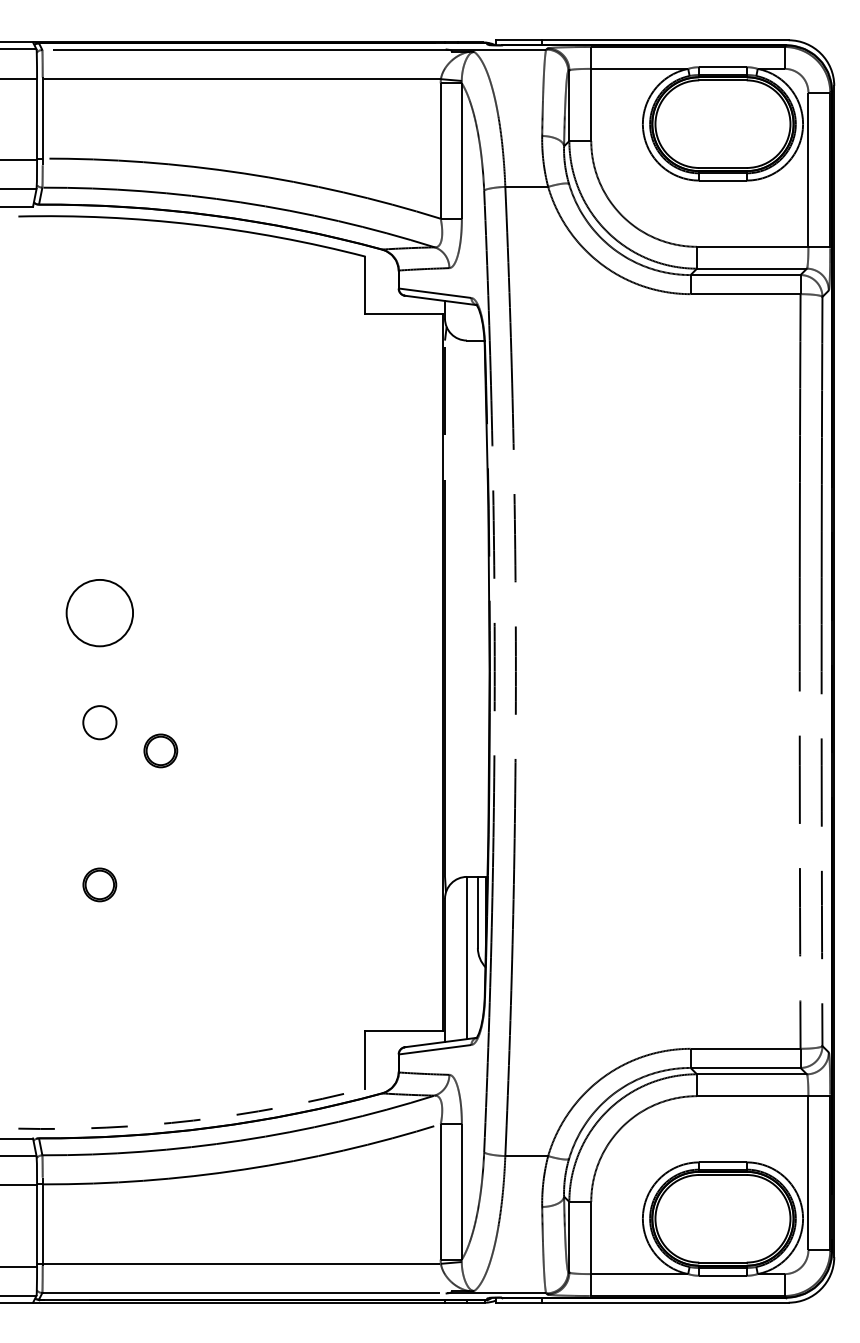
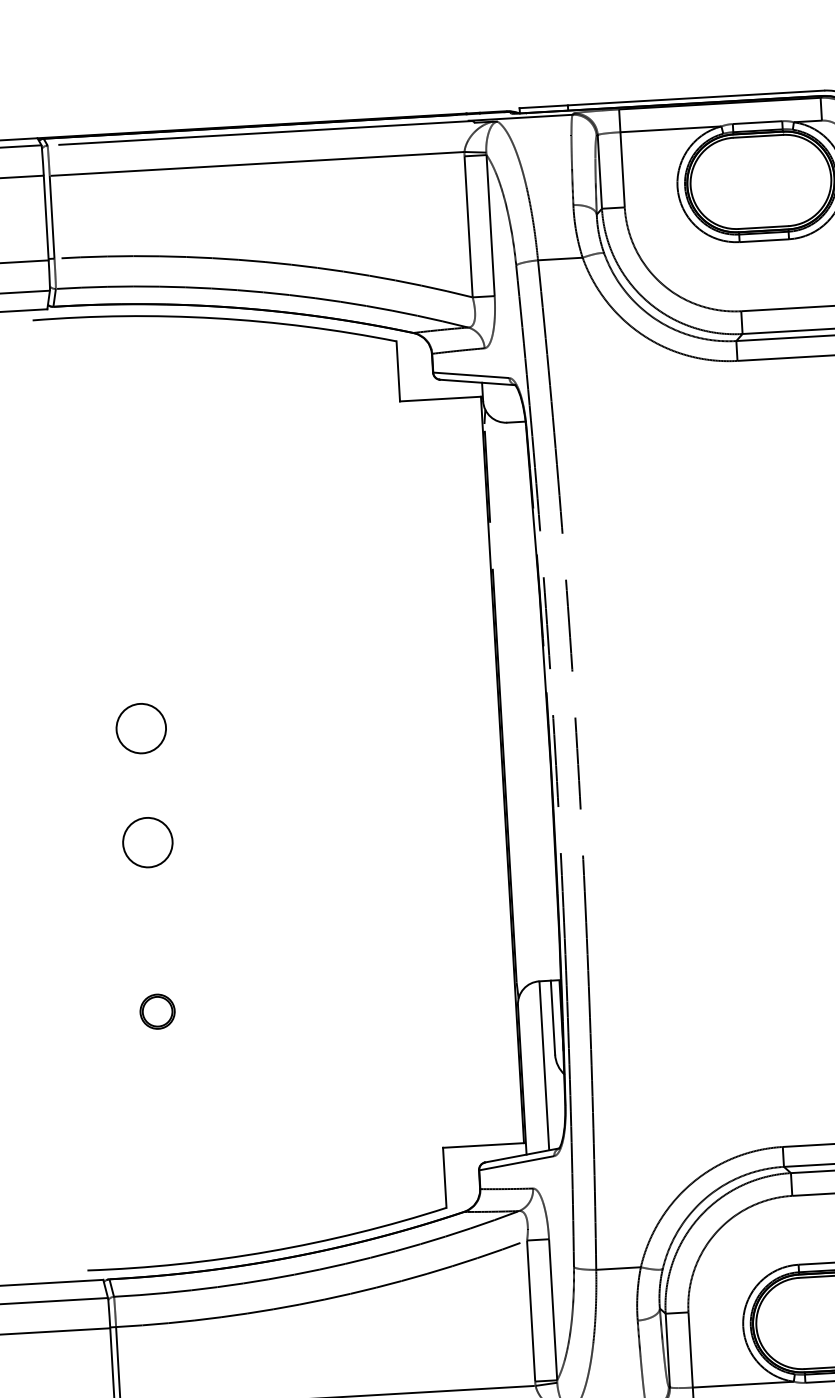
circle: (99, 612) -> (140, 728), size x0.71
circle: (99, 722) -> (147, 842), size x1.43
part: (160, 750) -> (212, 868), removed
arc: (193, 1120) -> (269, 1251), dashed -> solid

